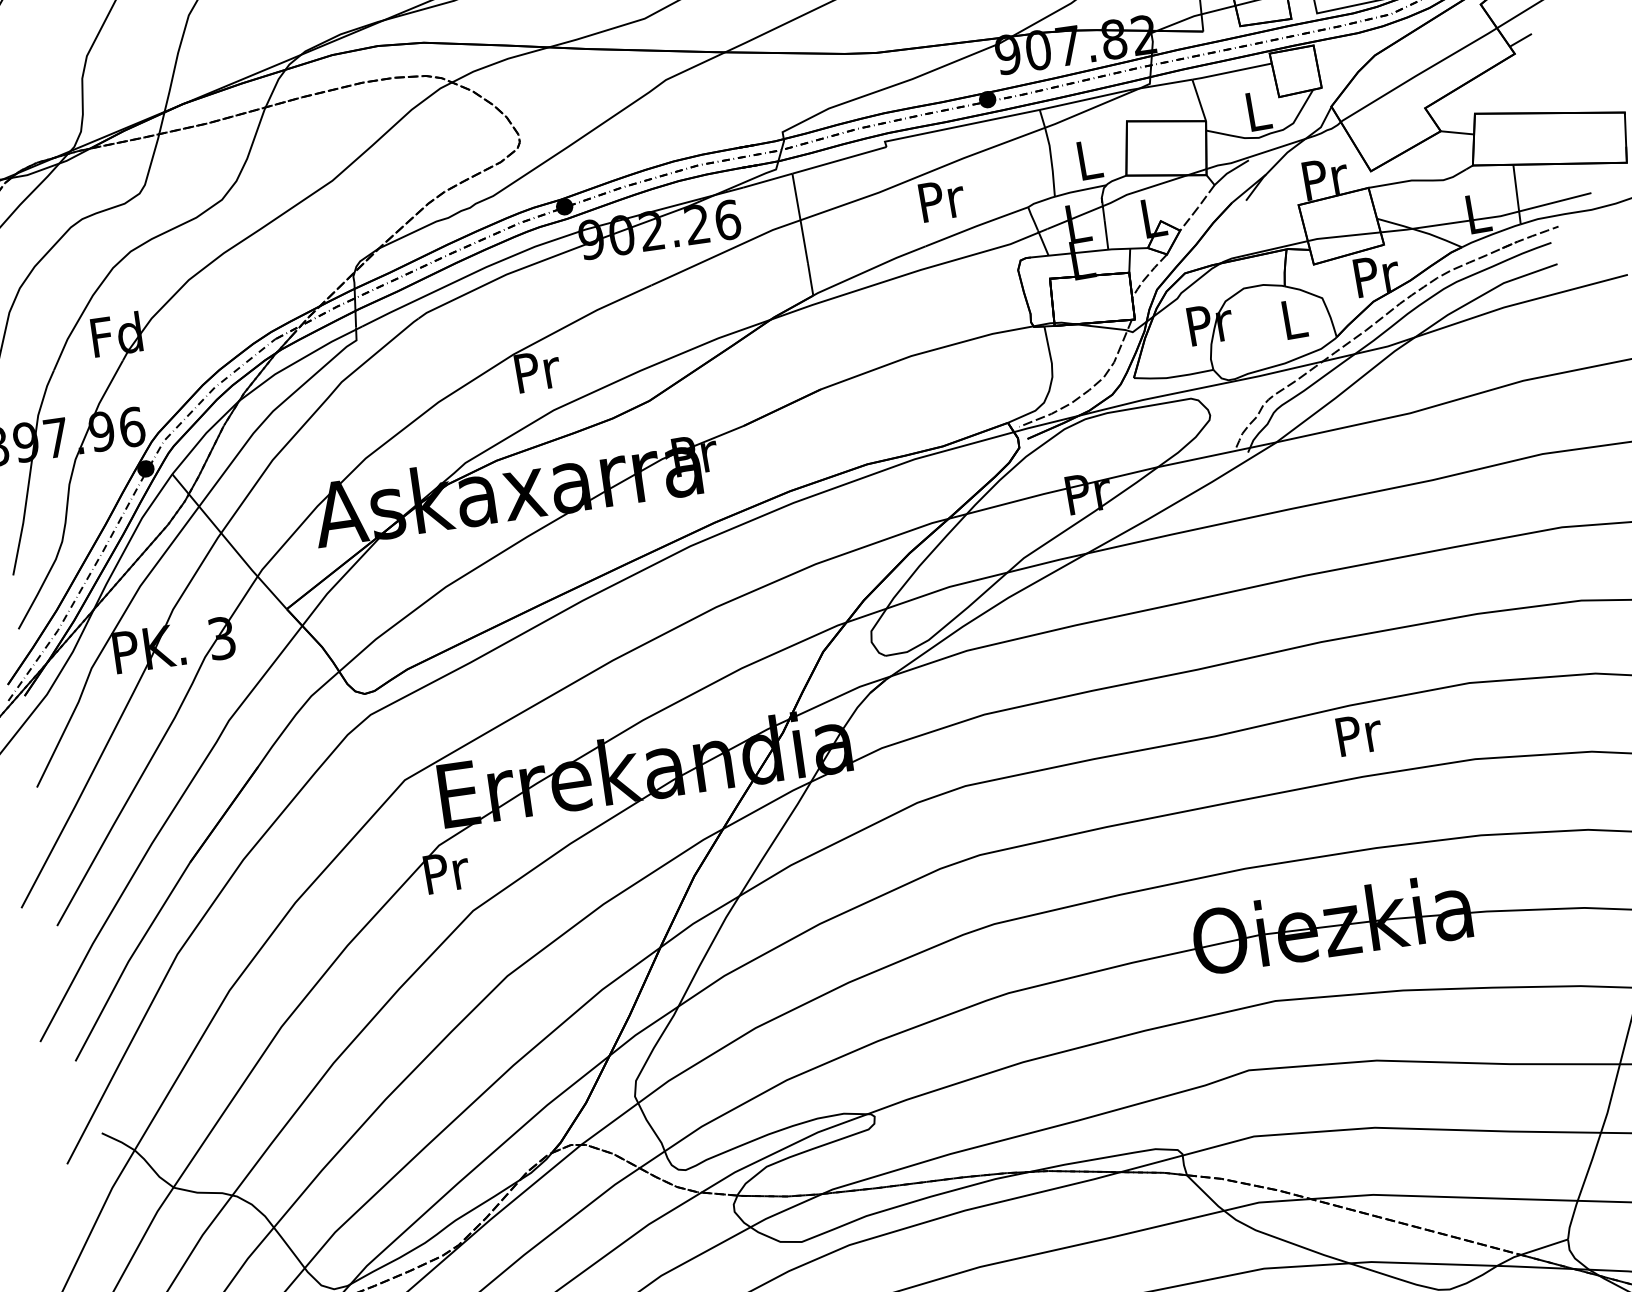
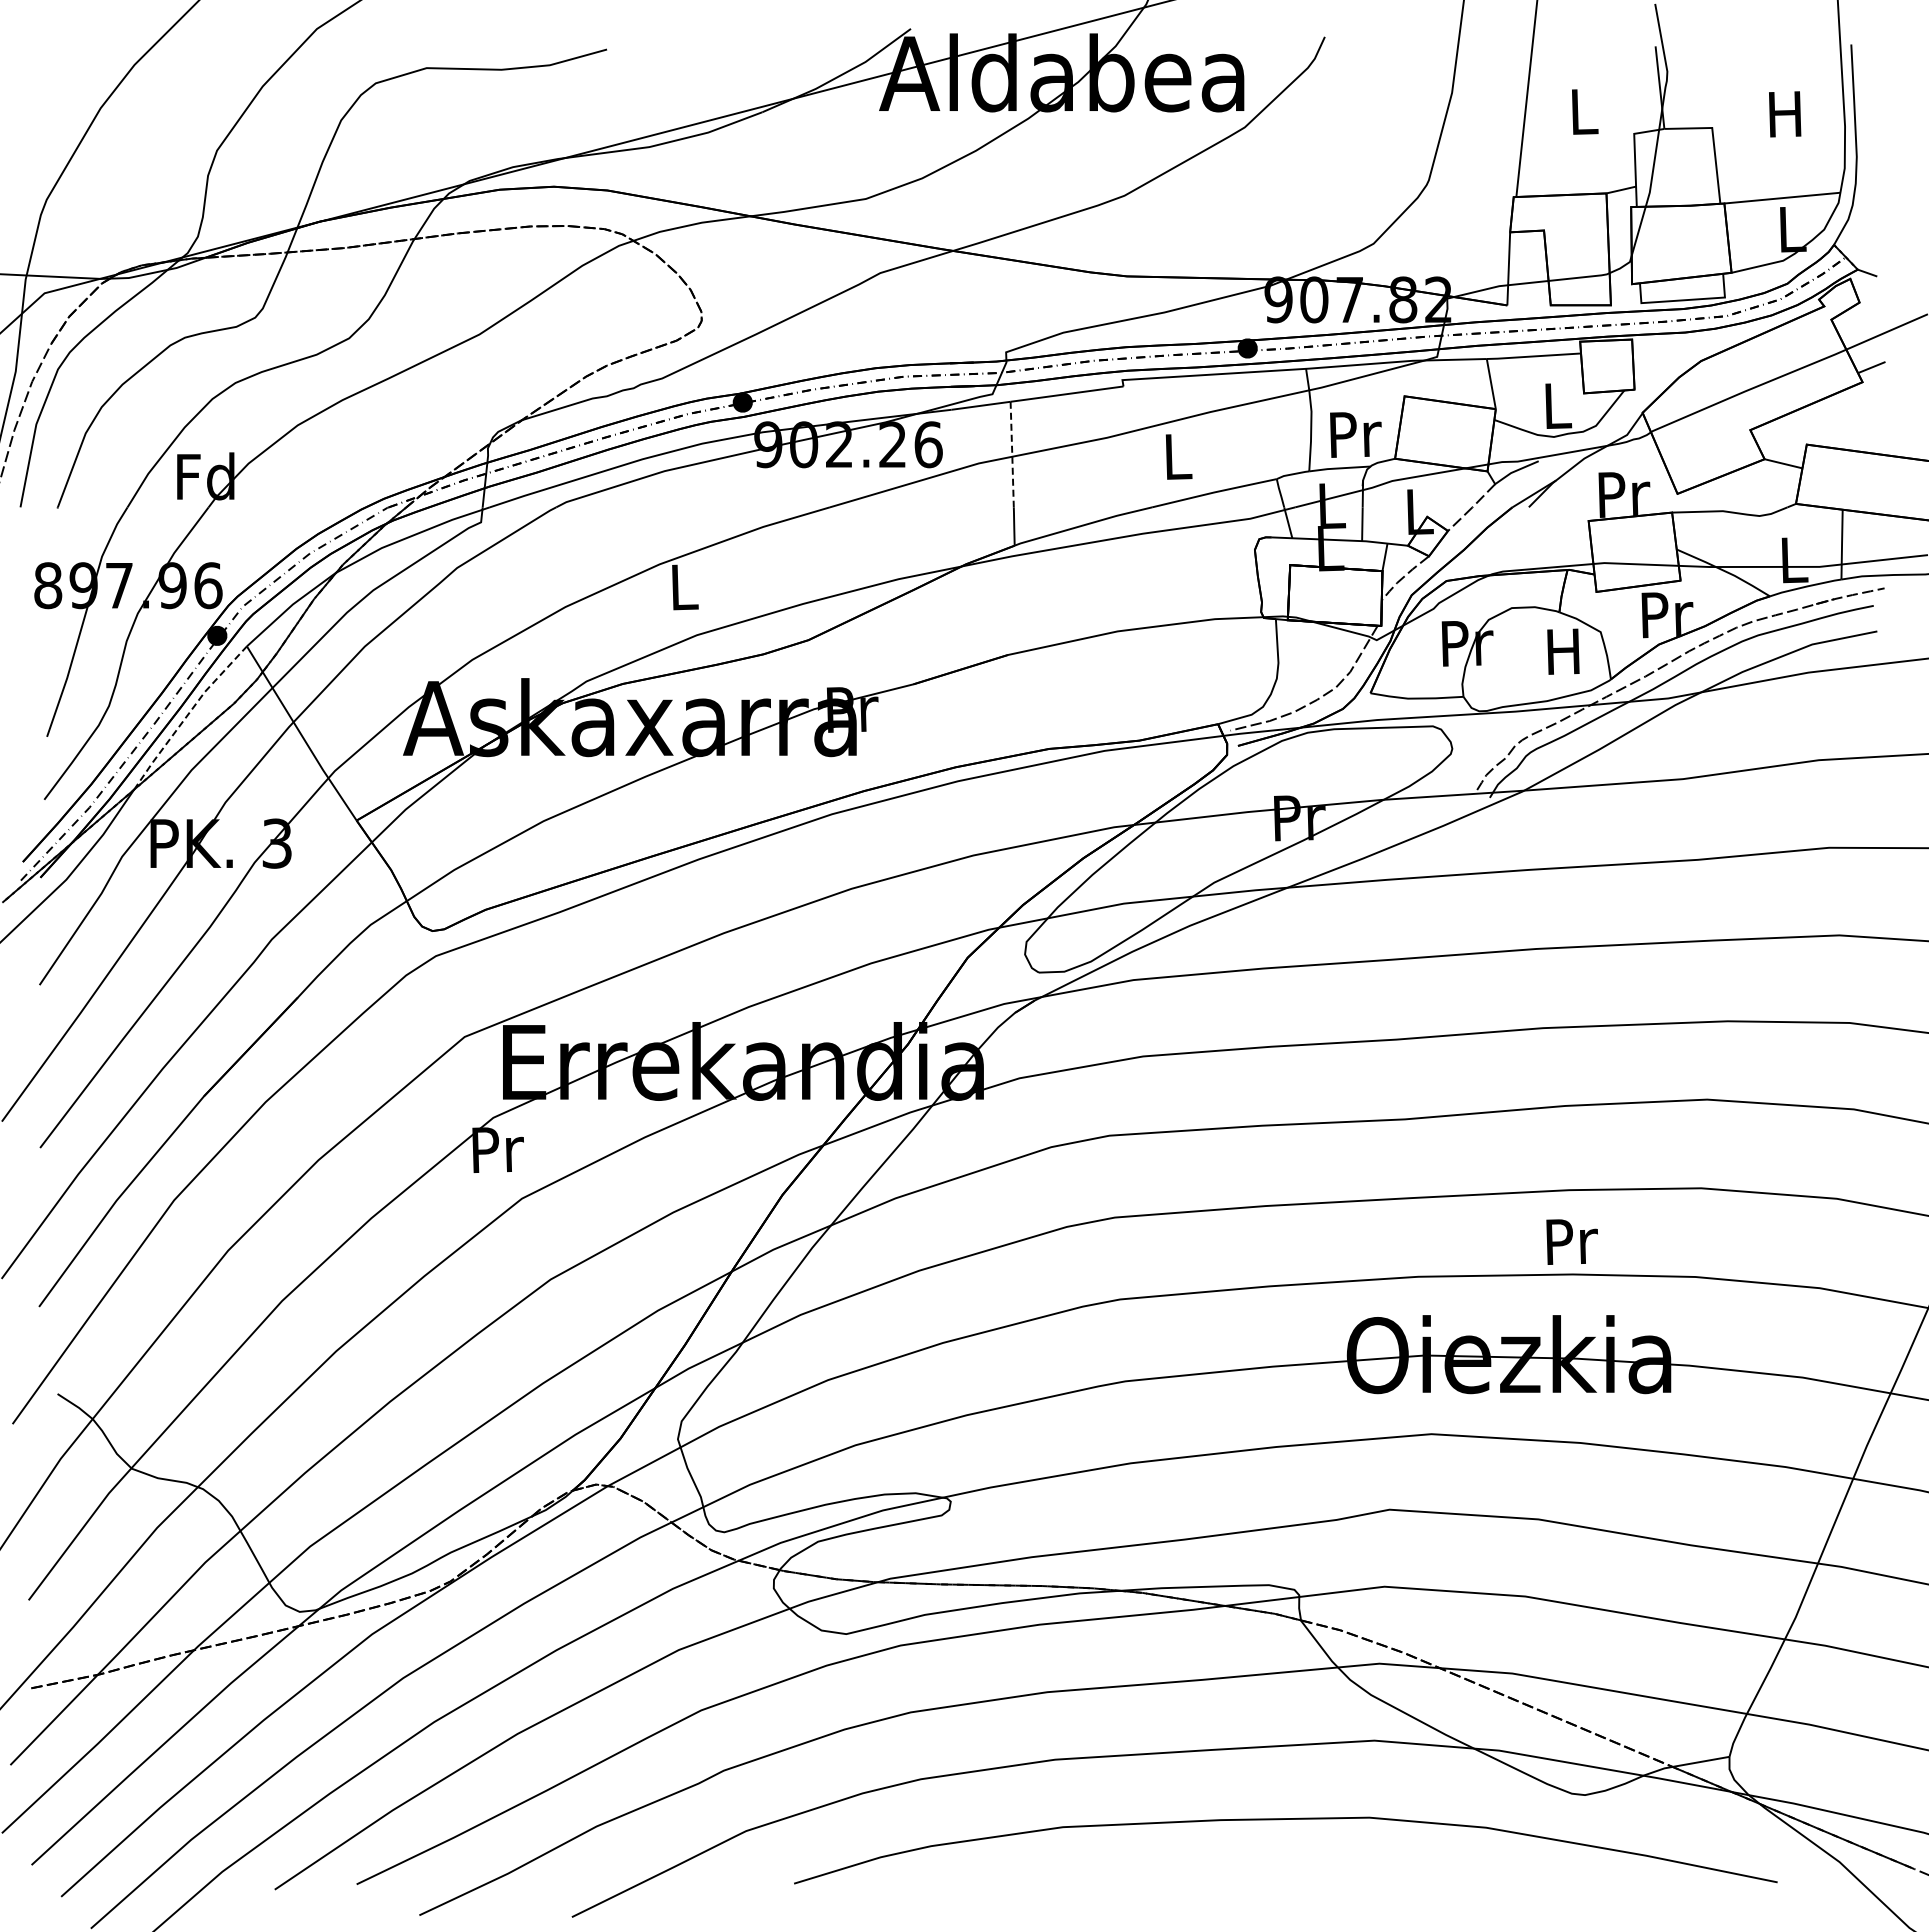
text: (1089, 159) -> (1355, 434), L -> Pr
text: (941, 200) -> (1178, 457), Pr -> L
line: (800, 219) -> (1012, 455), solid -> dashed
text: (1292, 319) -> (1563, 651), L -> H
text: (537, 371) -> (684, 587), Pr -> L
line: (130, 540) -> (187, 715), solid -> dashed
text: (1359, 734) -> (1571, 1241), moved

